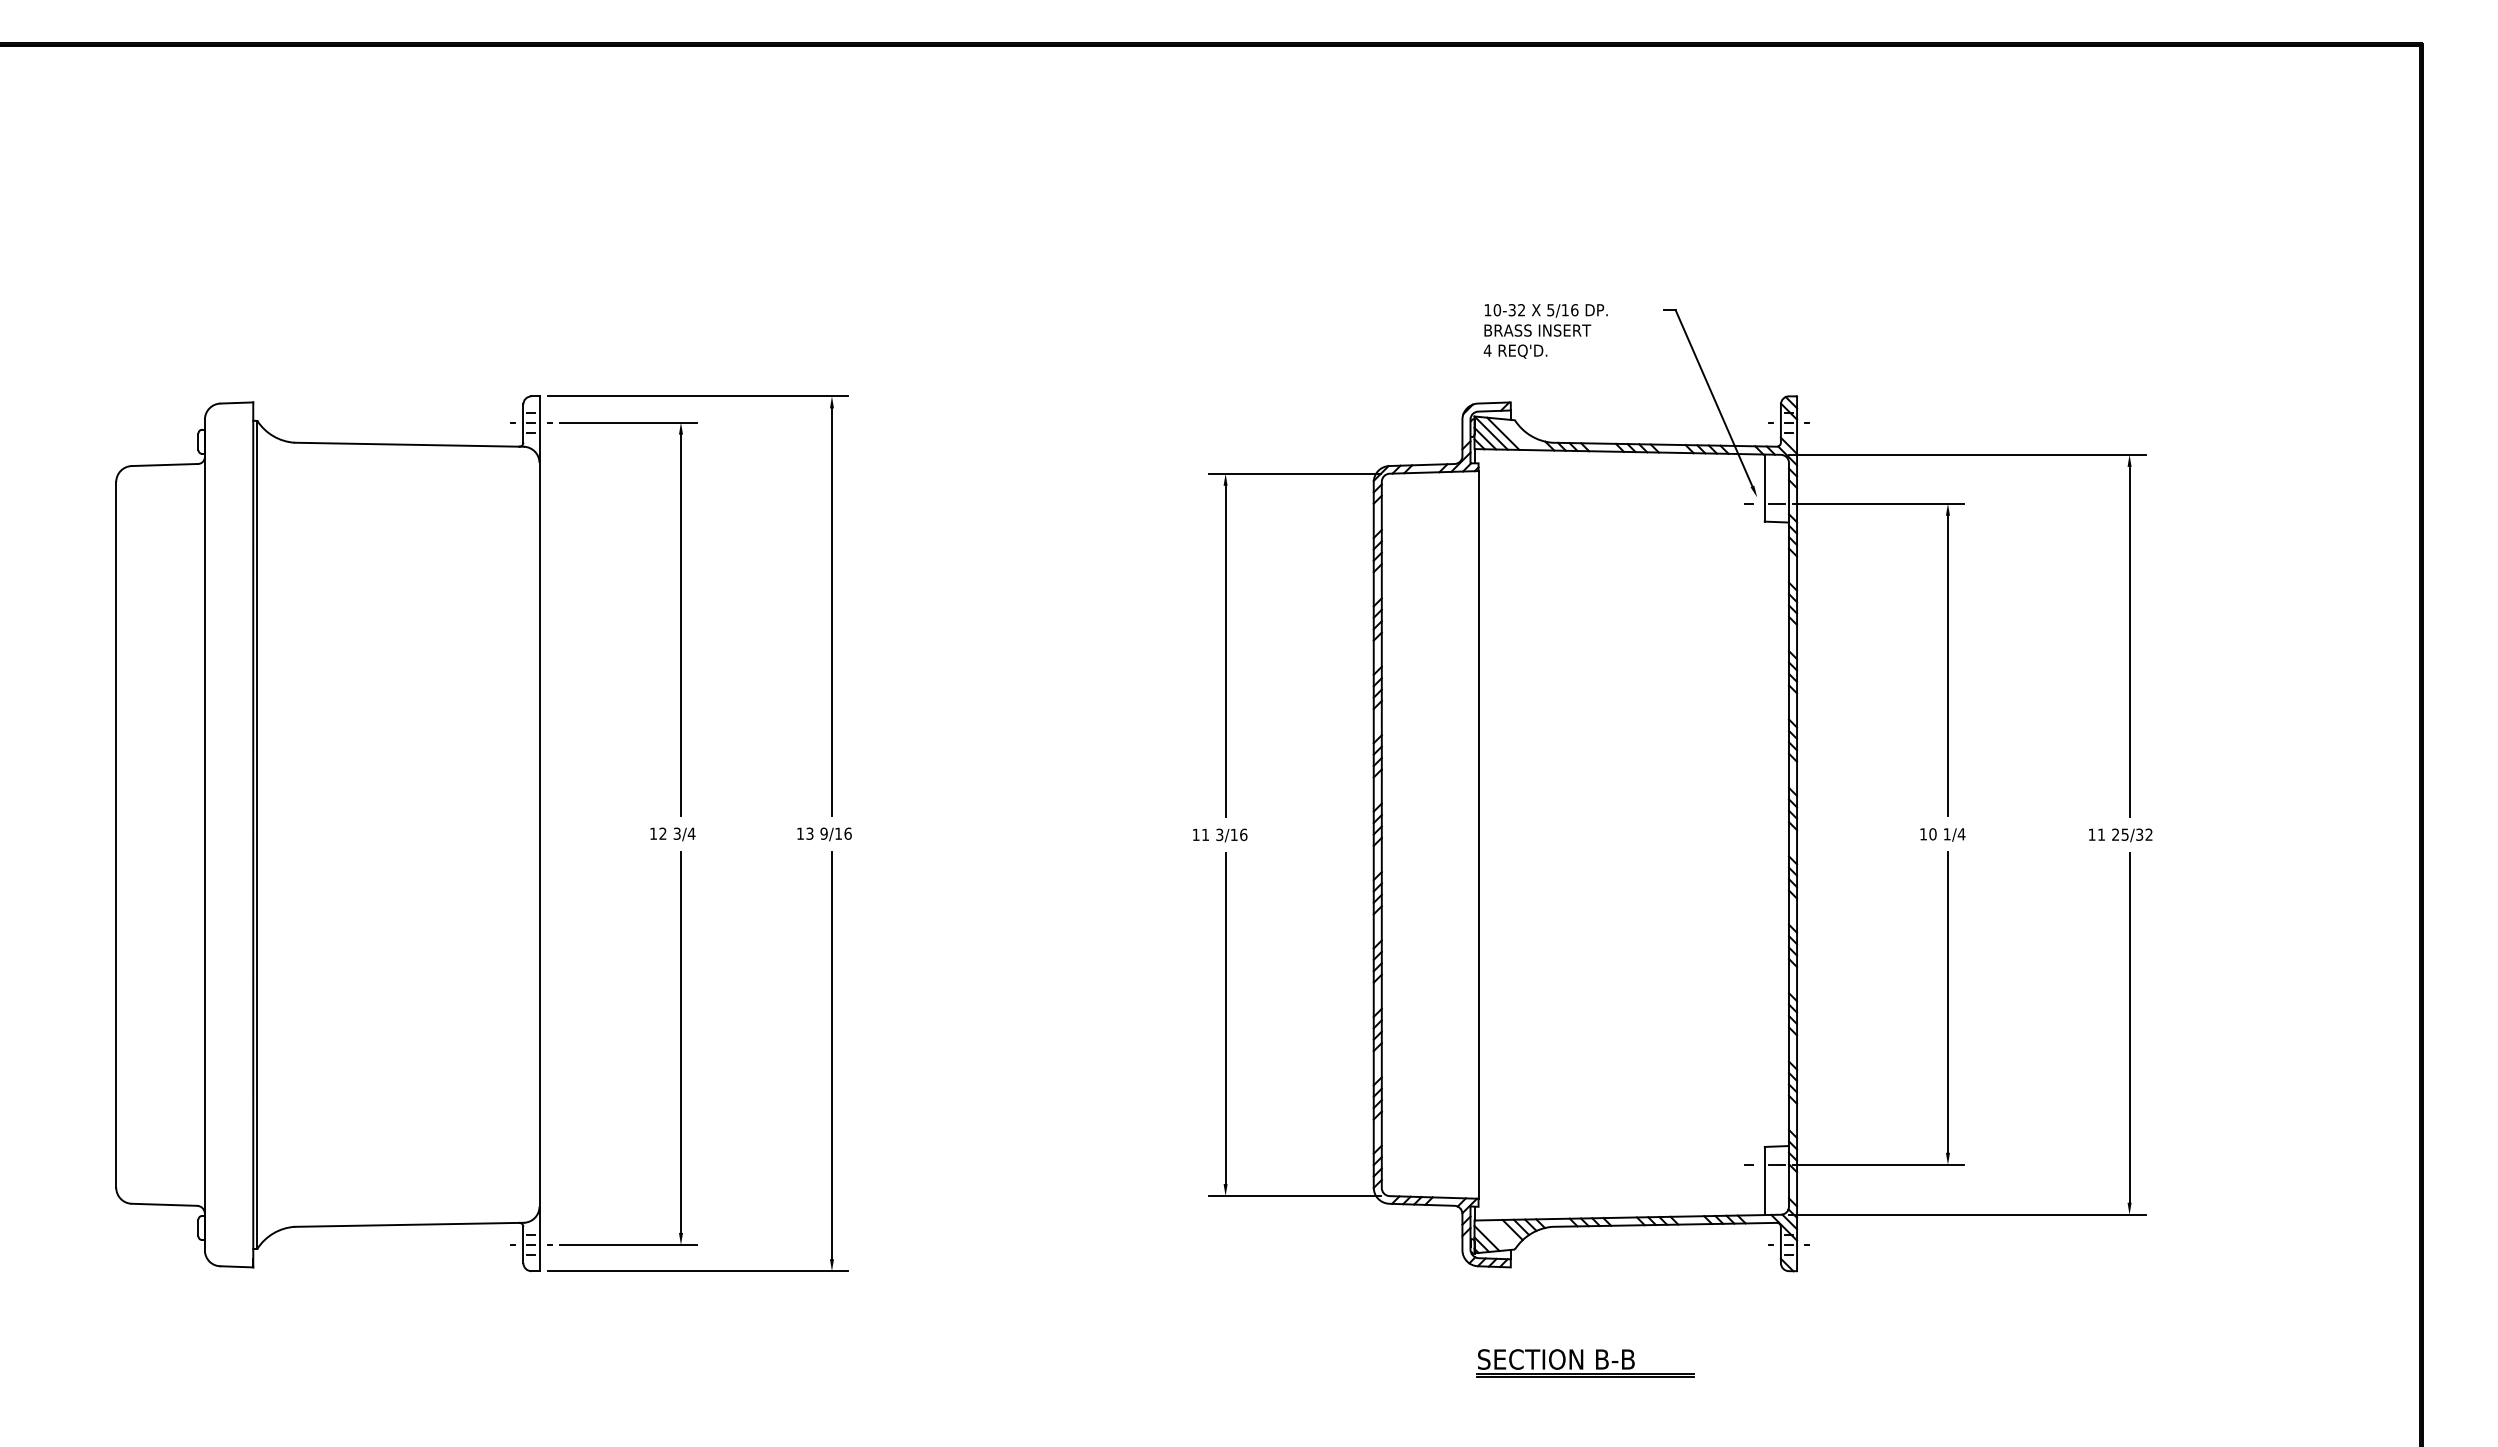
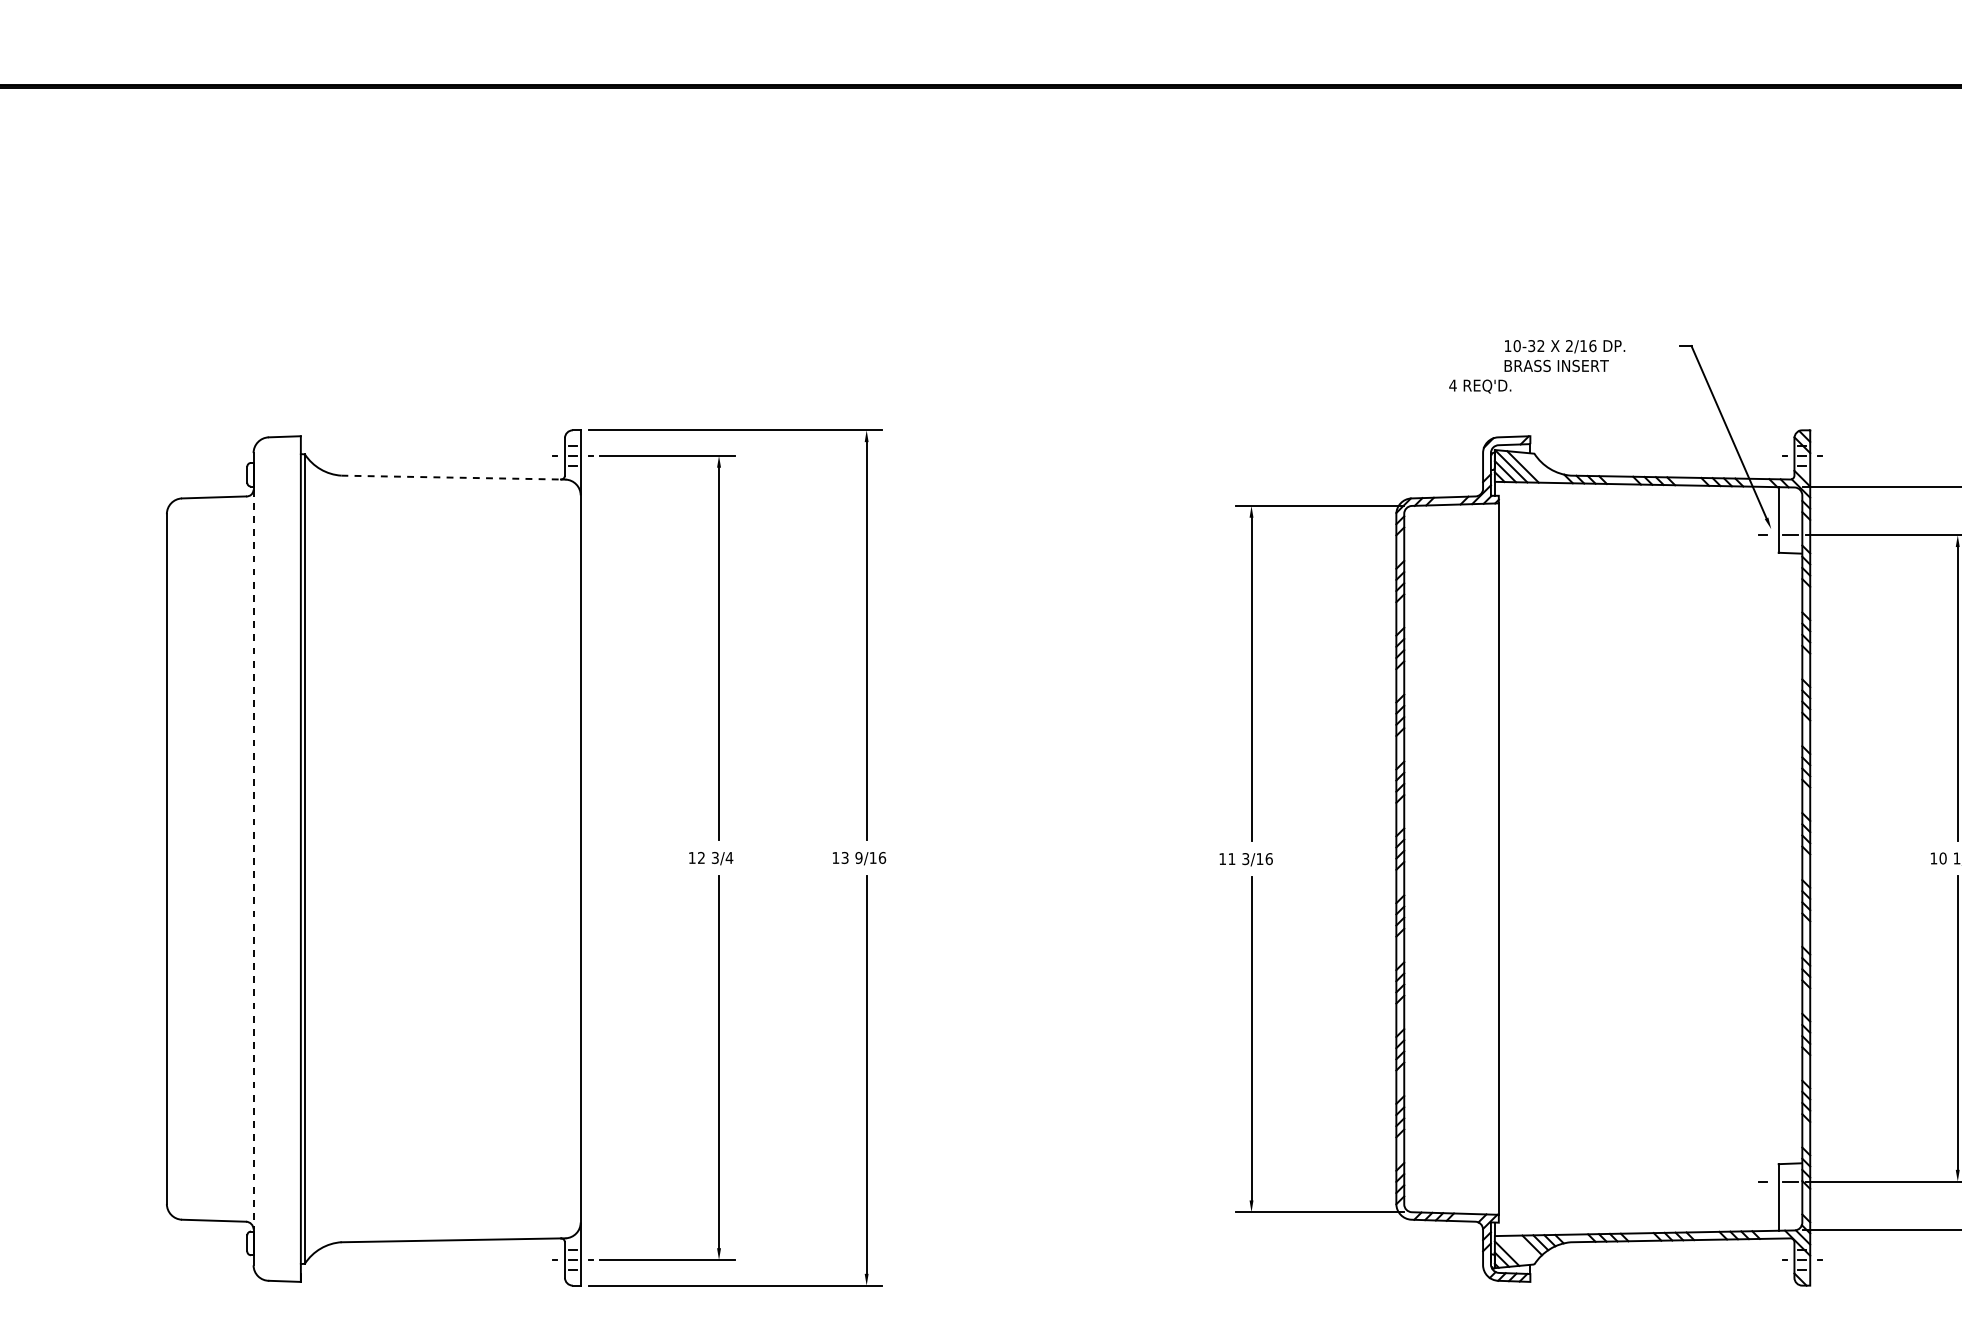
text: (1550, 310) -> (1569, 346), 5/16 -> 2/16
text: (1515, 351) -> (1480, 386), moved
line: (407, 444) -> (451, 477), solid -> dashed
line: (204, 835) -> (253, 859), solid -> dashed

